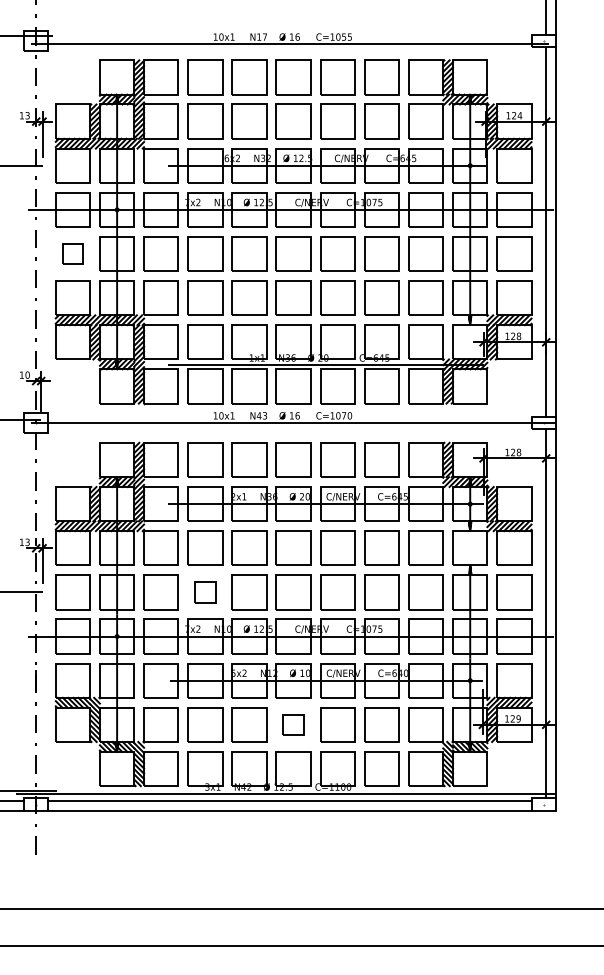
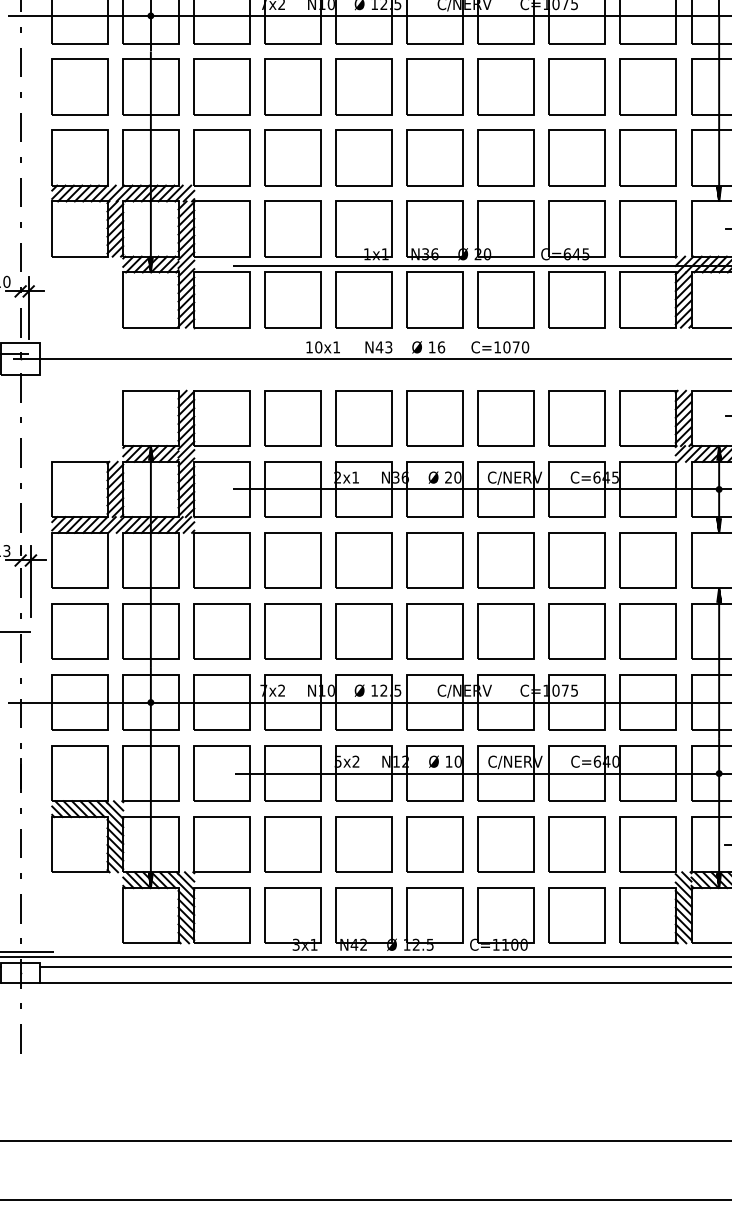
part: (72, 253) -> (79, 86), size x1.67
part: (205, 592) -> (293, 631), size x1.67
part: (293, 724) -> (434, 844), size x1.67

